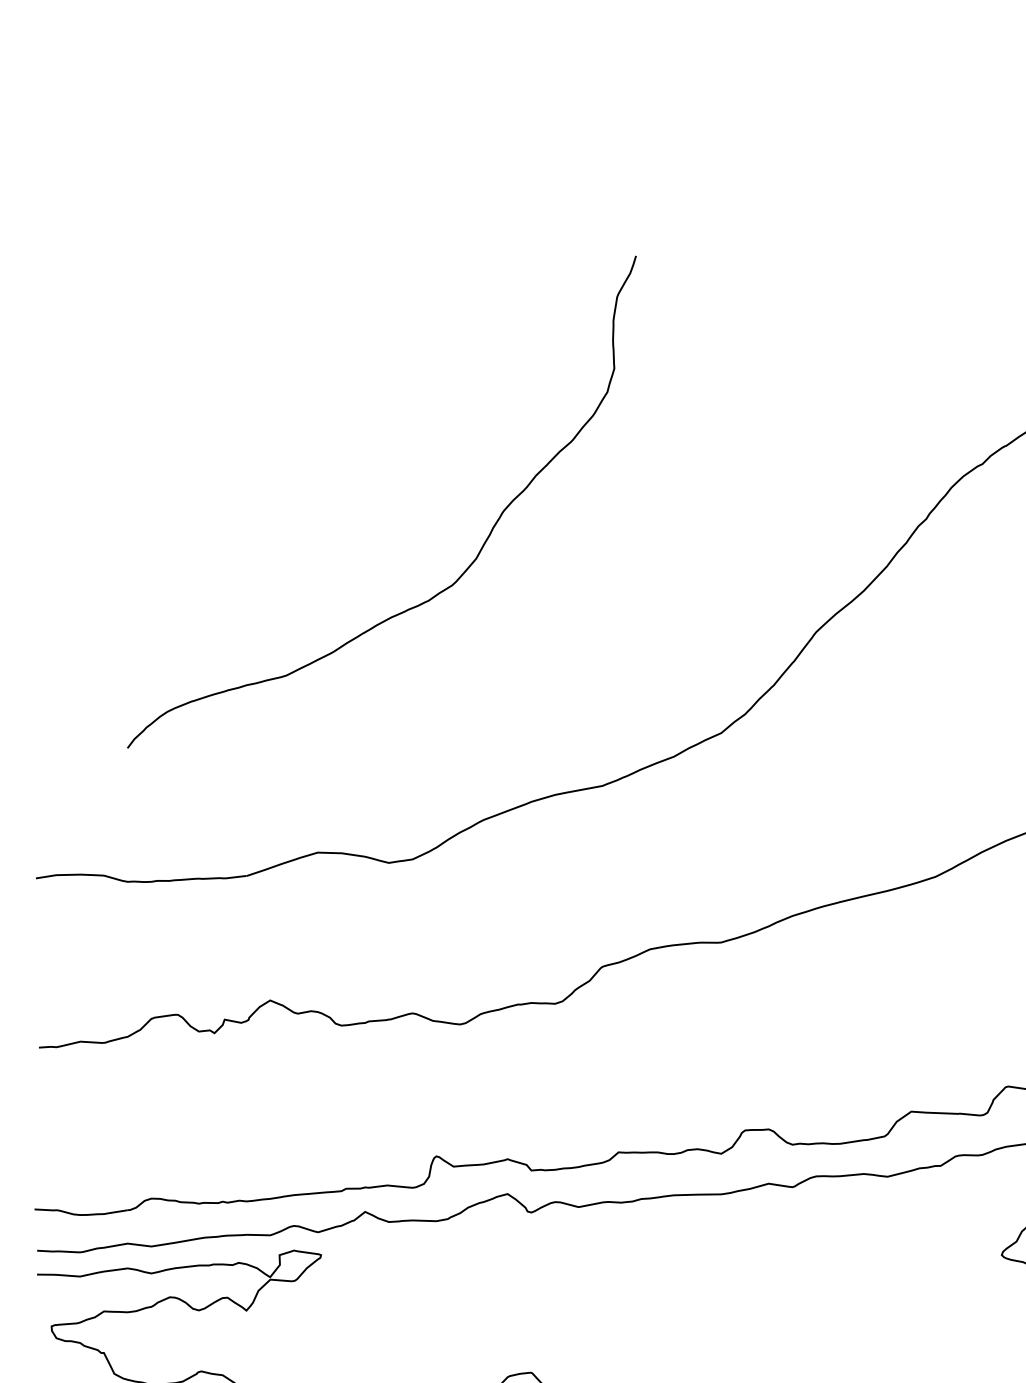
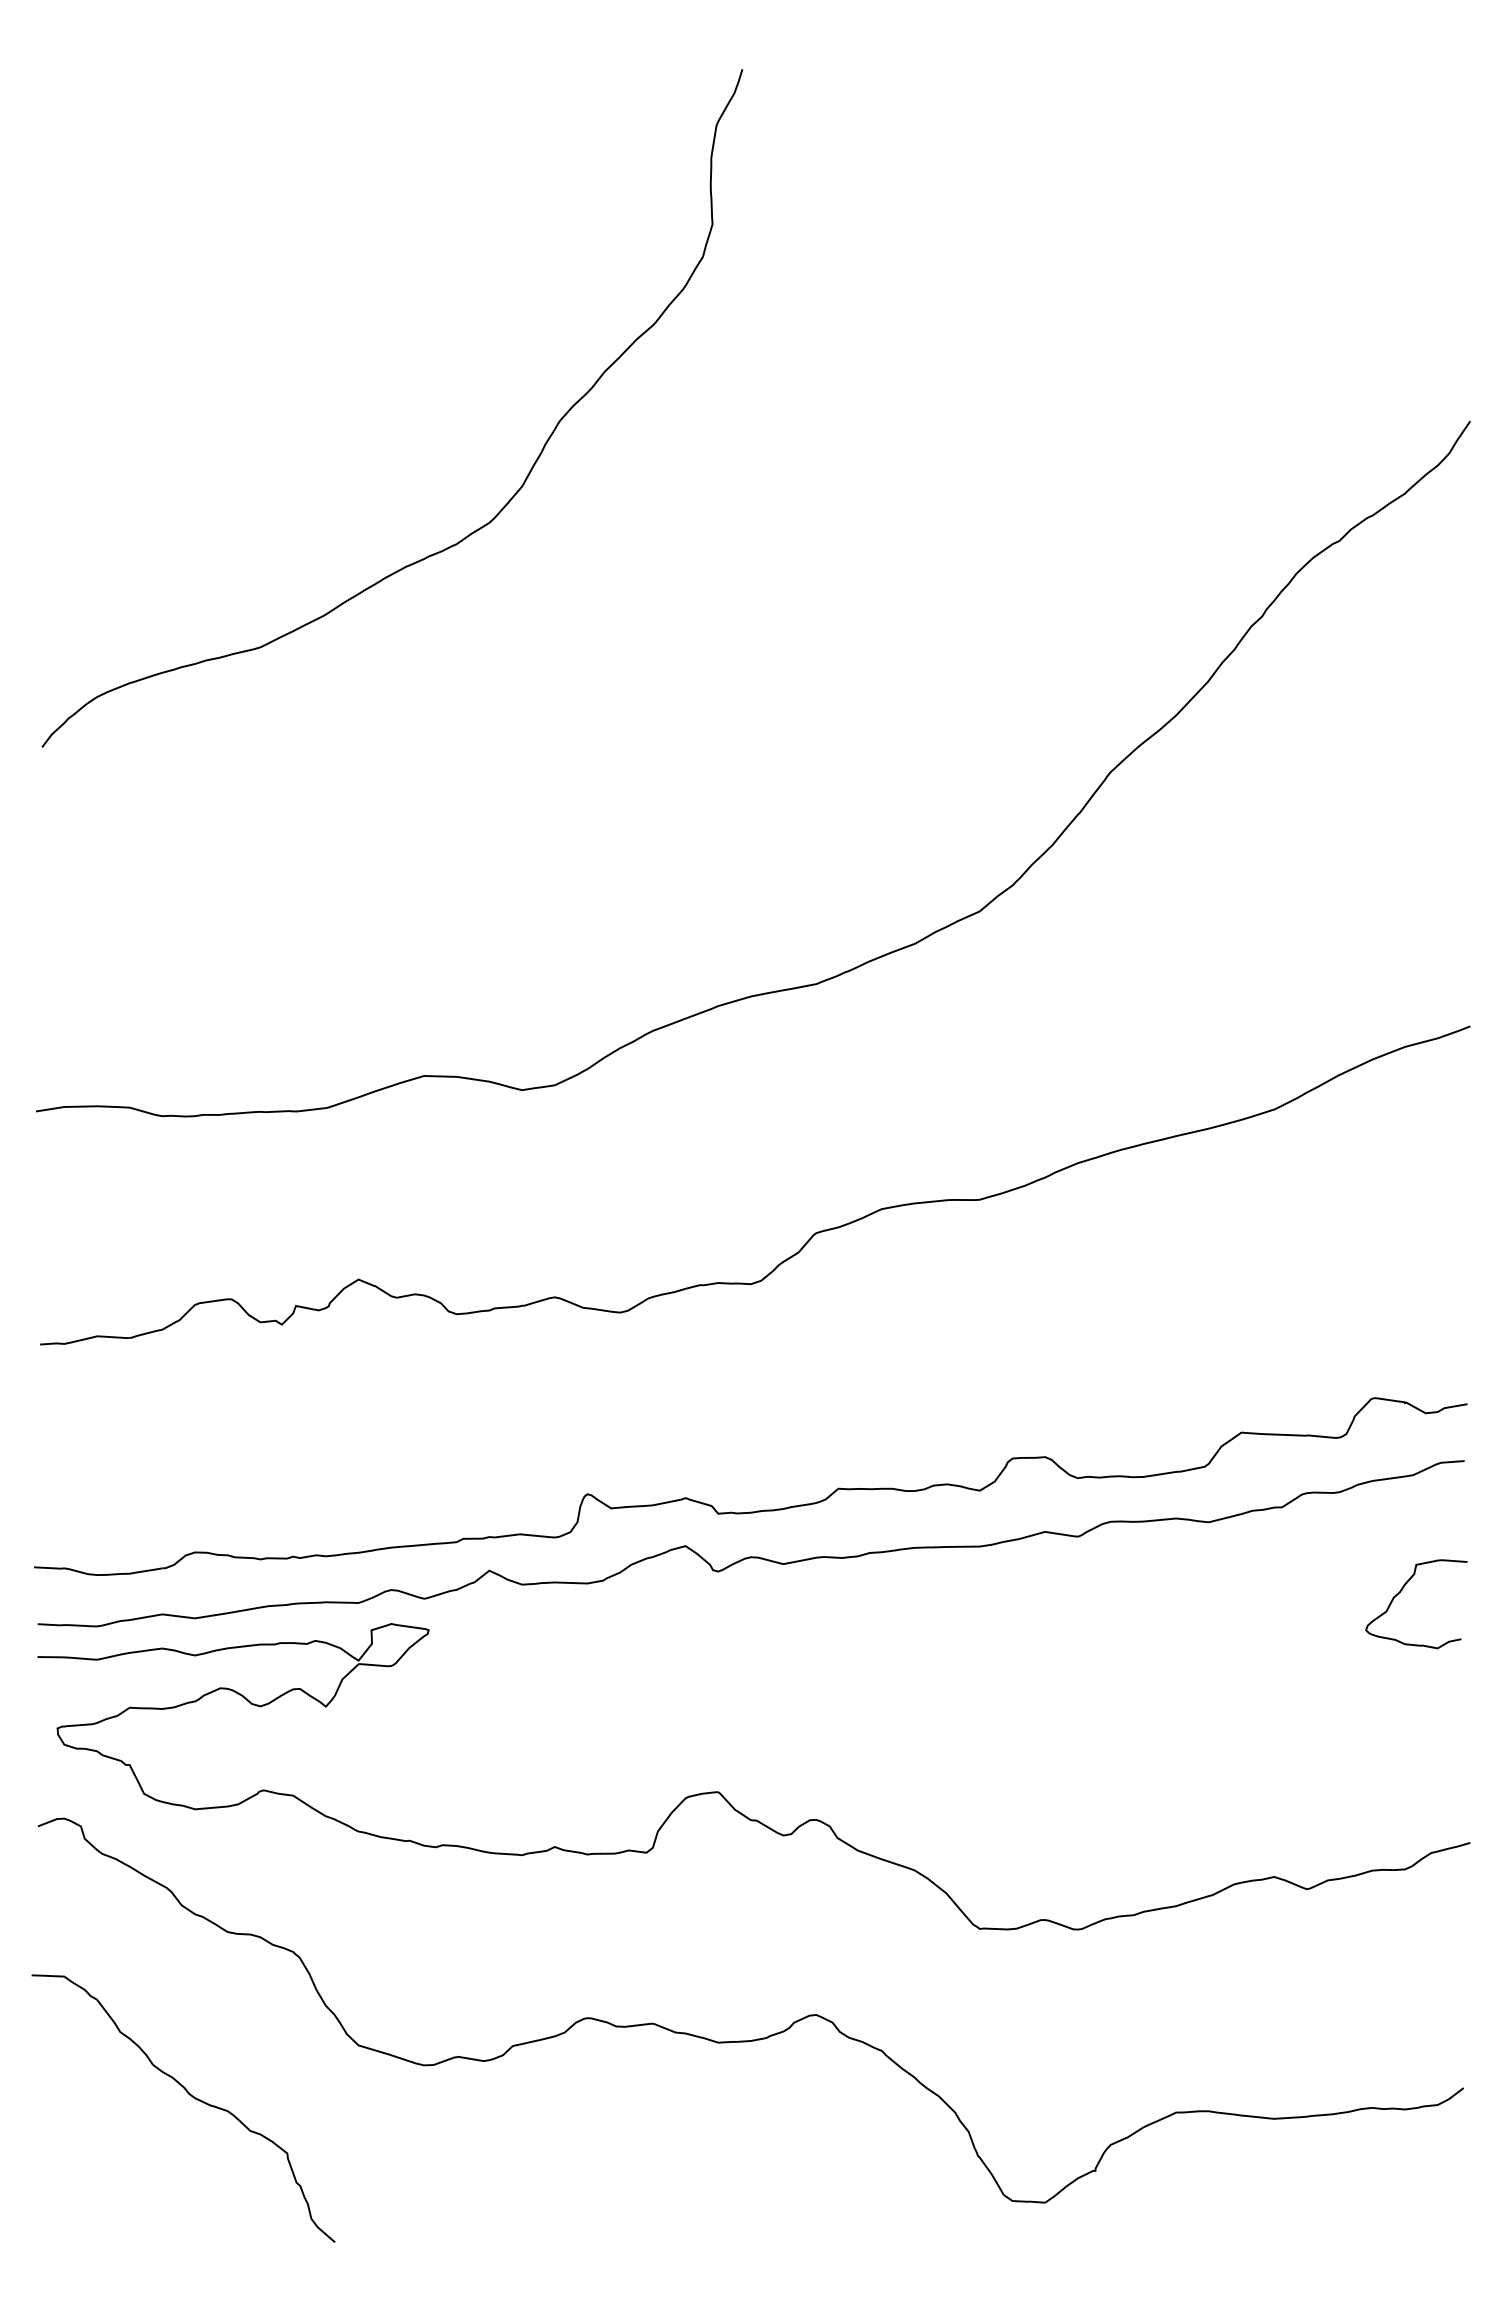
curve: (441, 590) -> (474, 530), moved

